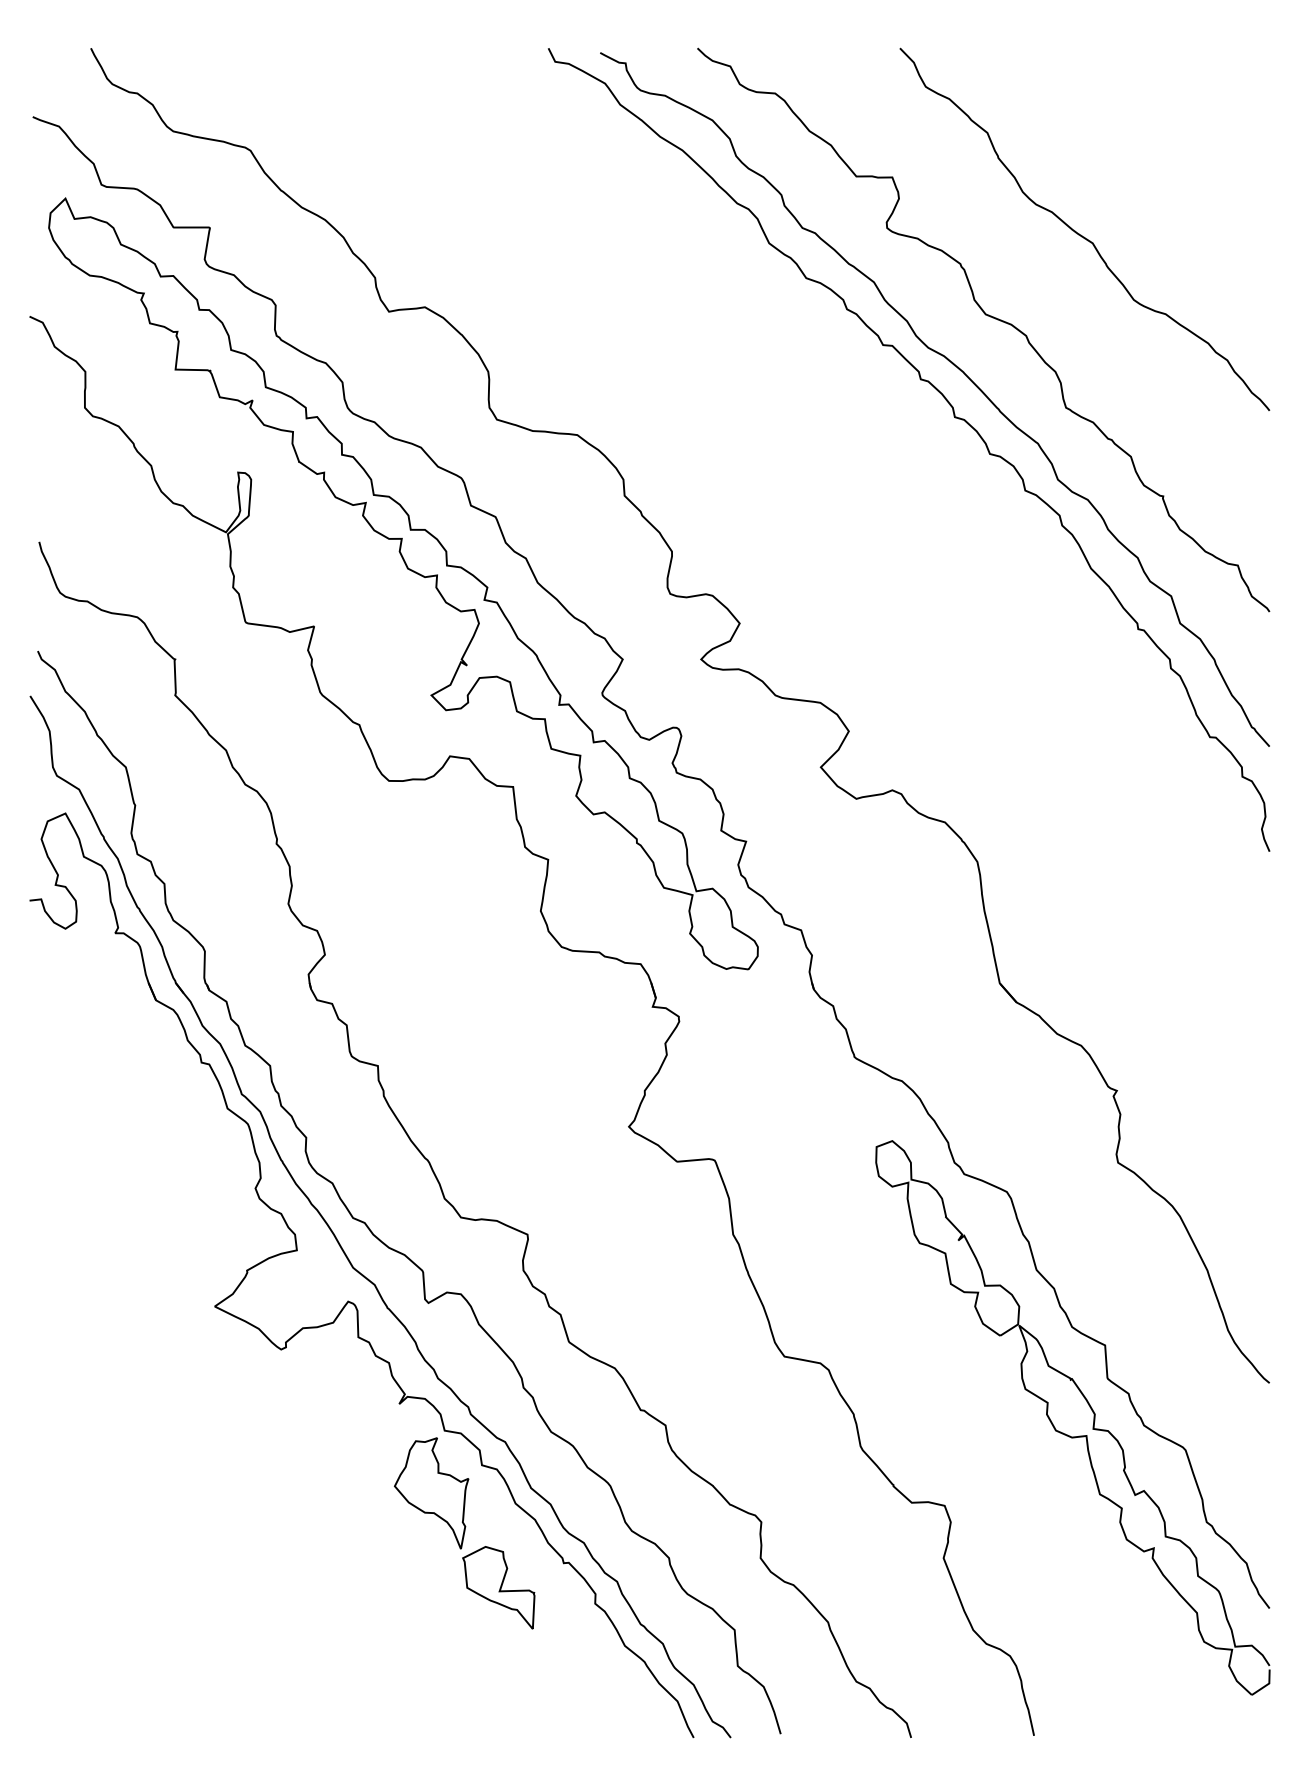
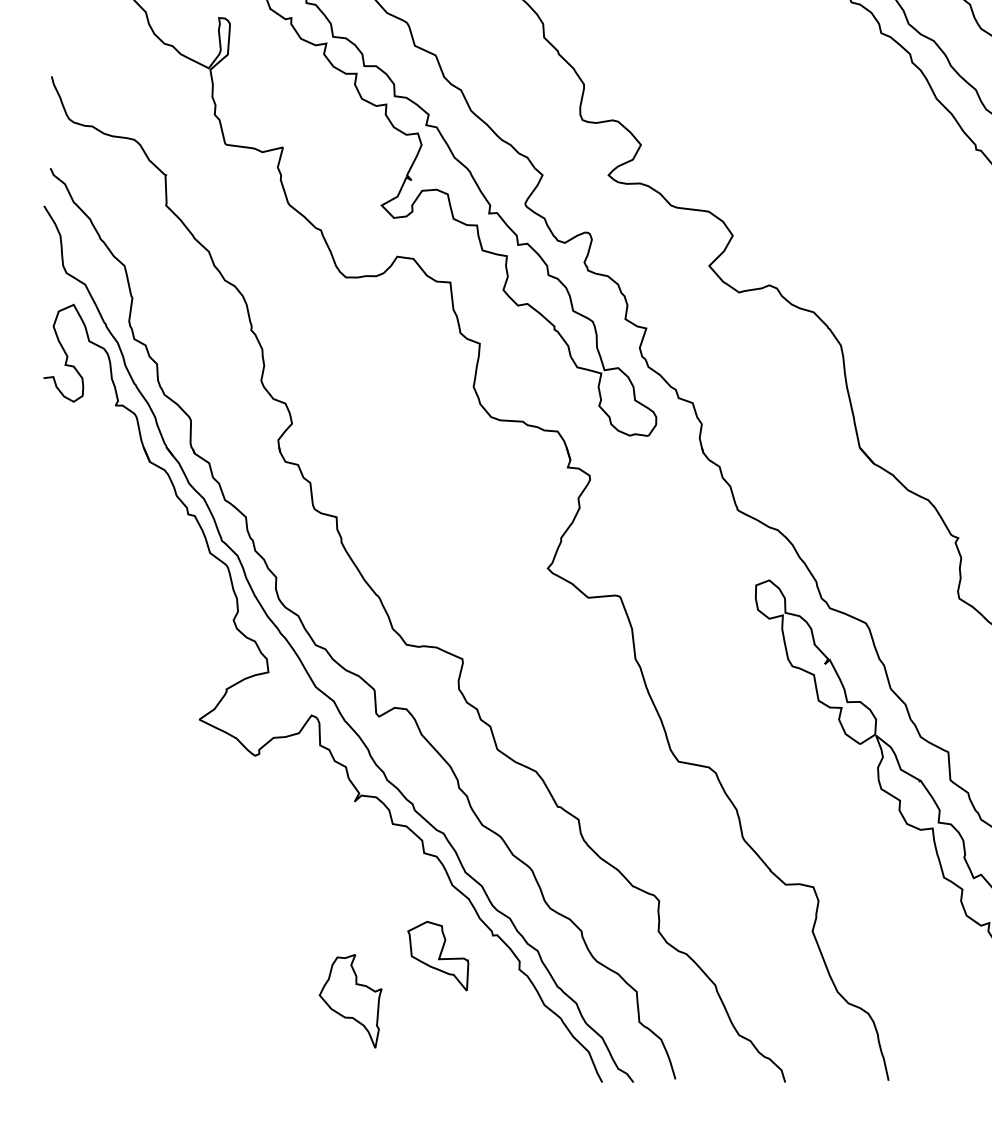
part: (431, 1493) -> (350, 1001), moved

